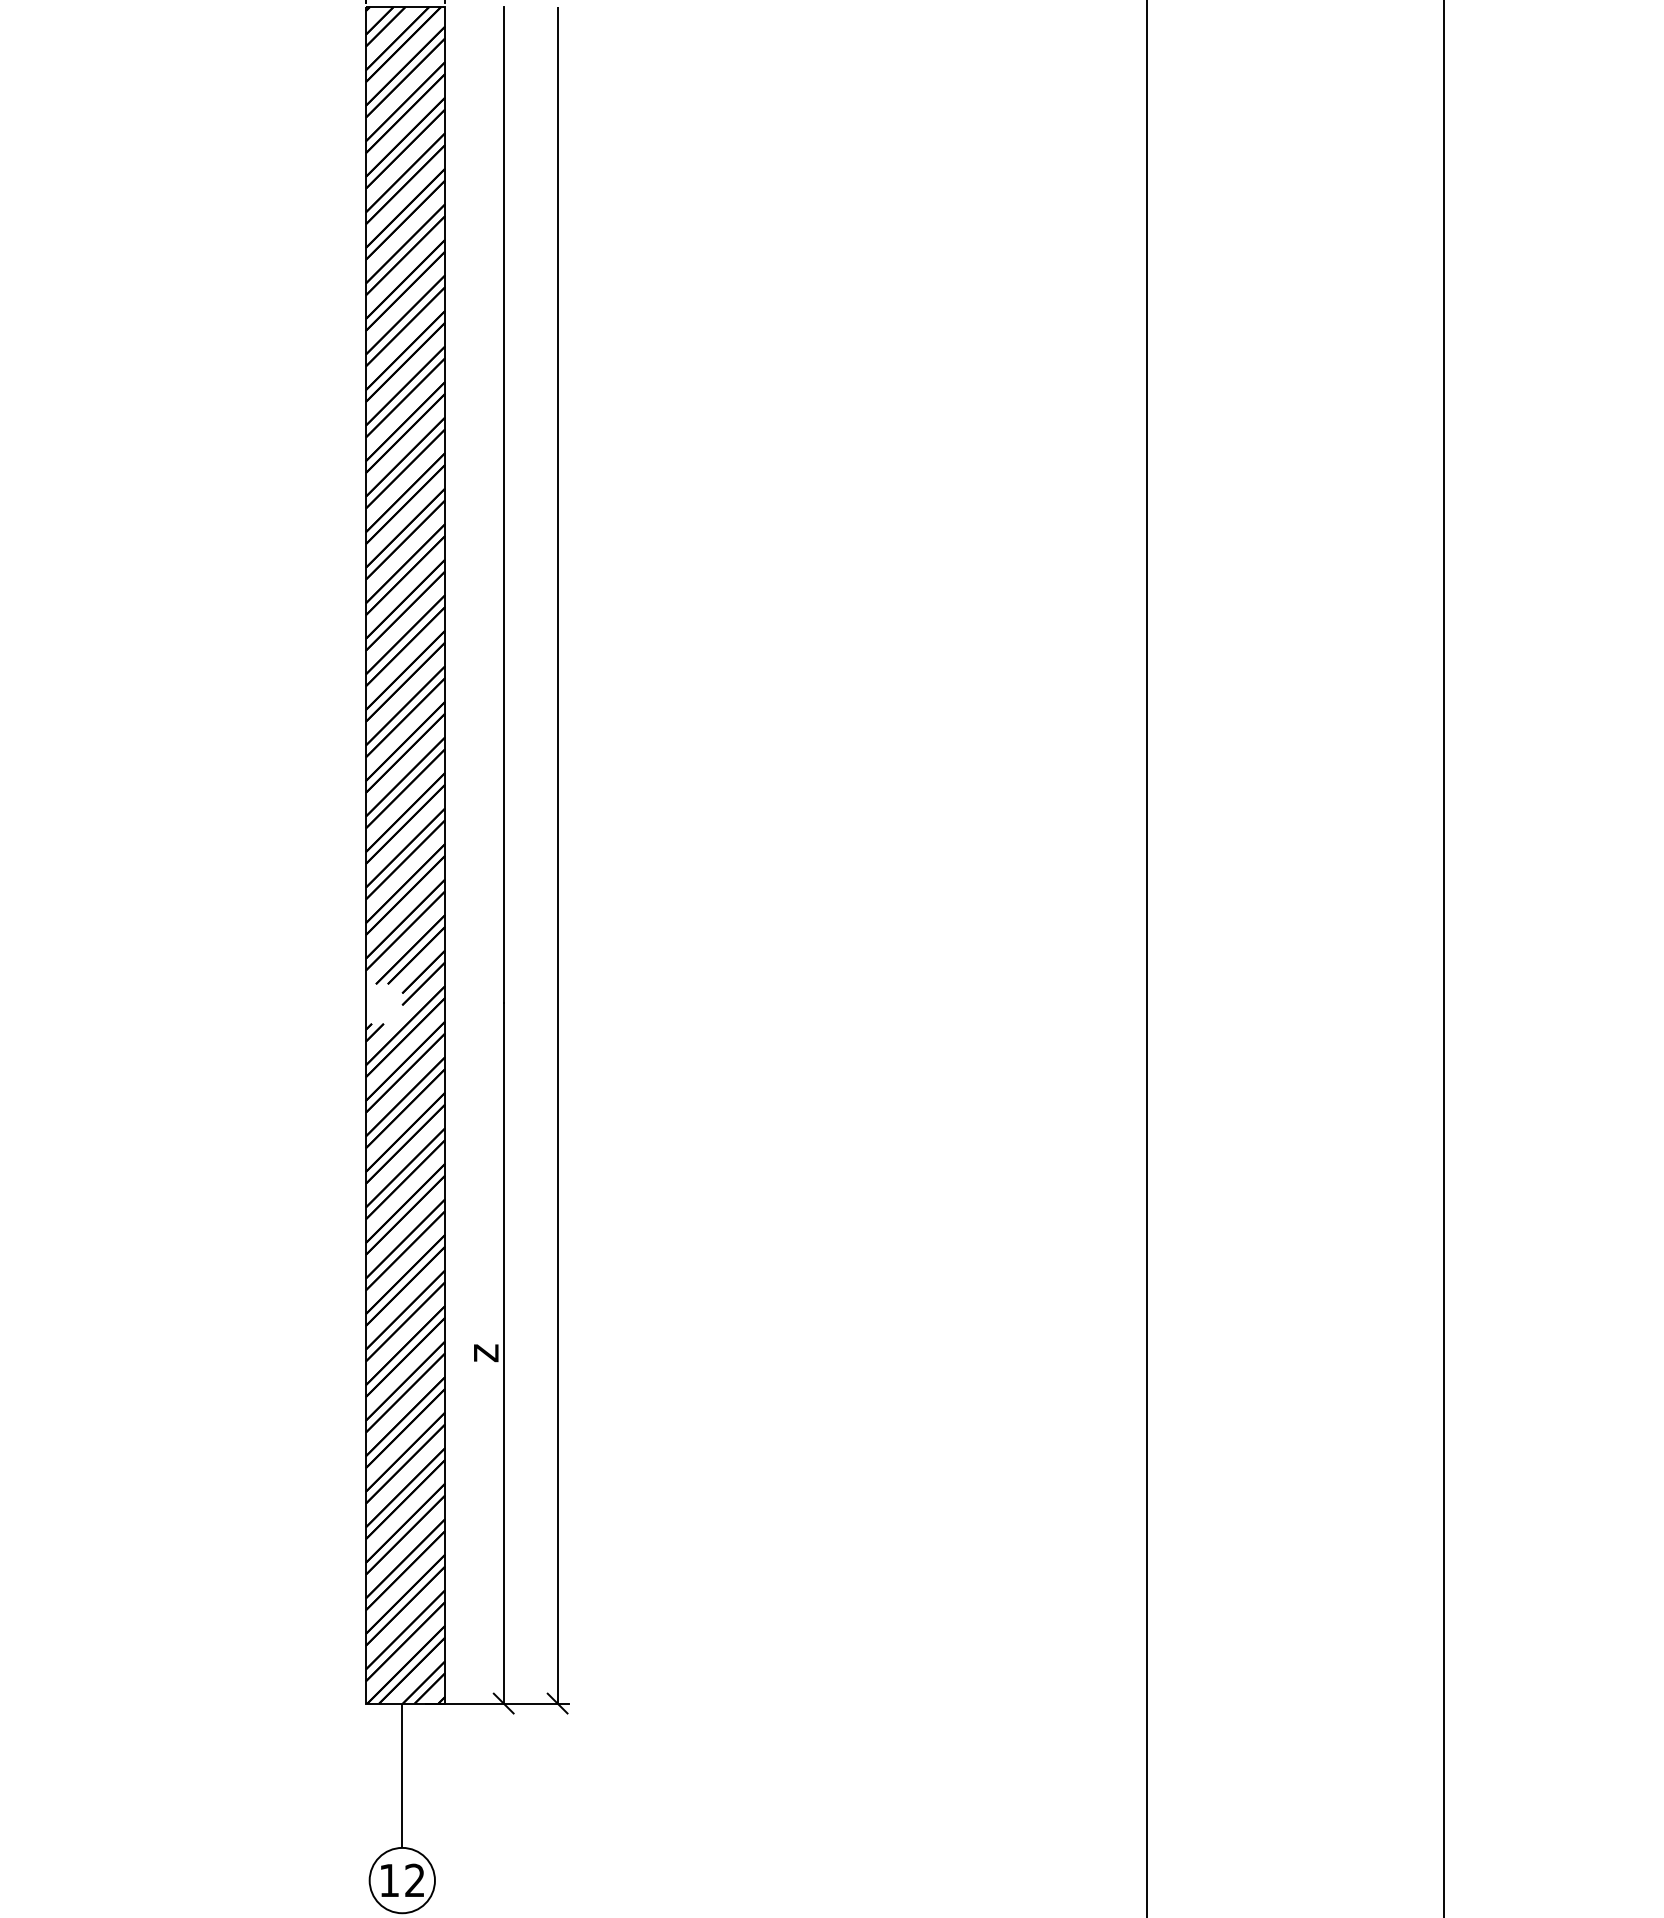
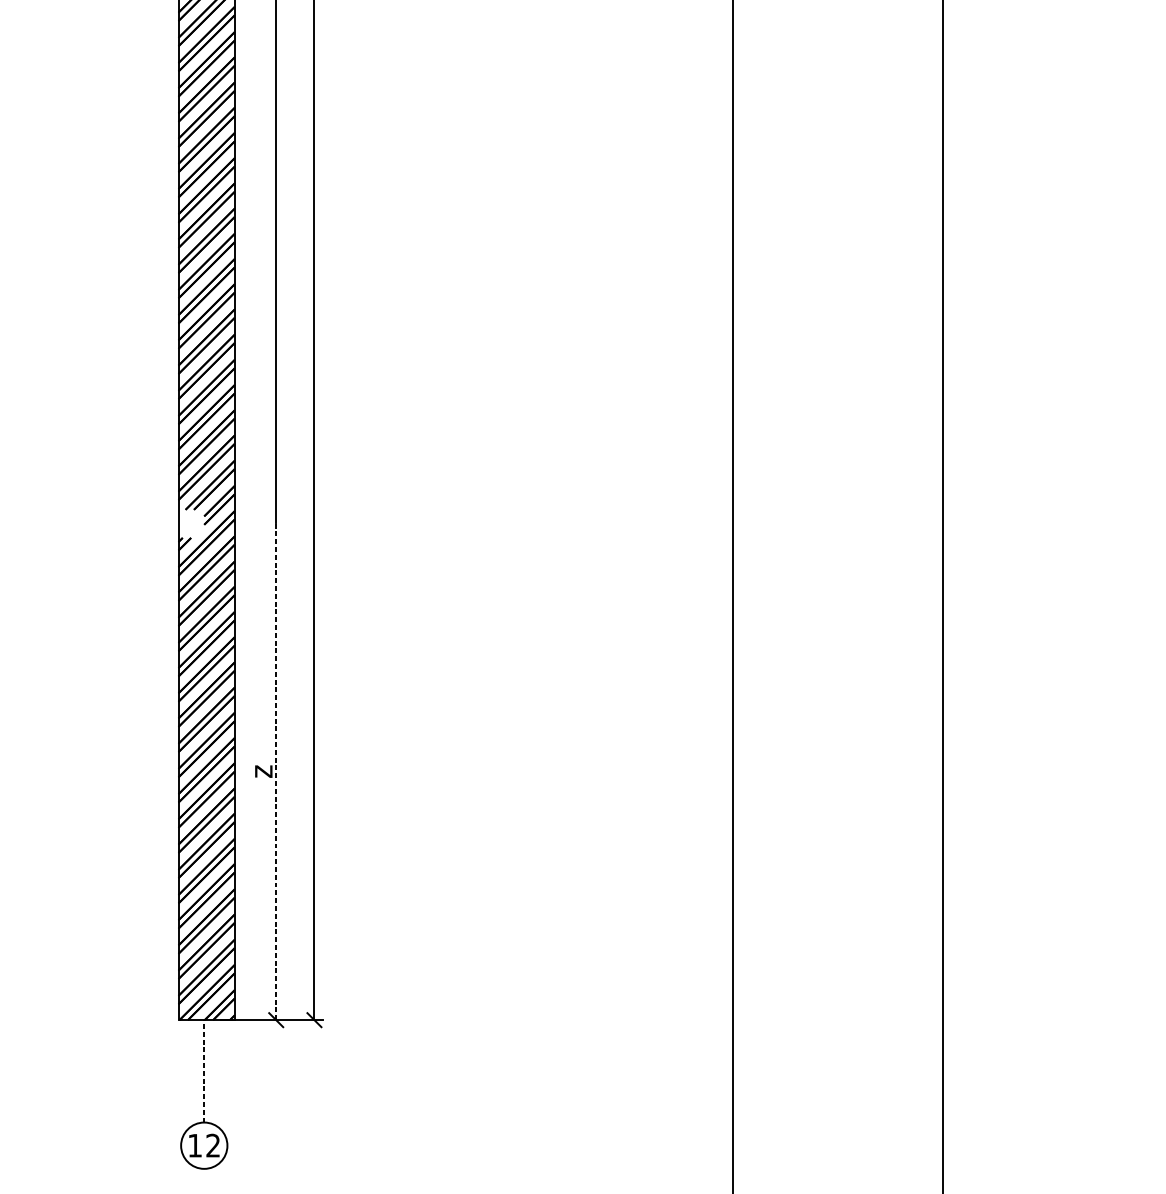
line: (503, 1352) -> (276, 771), solid -> dashed
line: (402, 1775) -> (204, 1071), solid -> dashed

